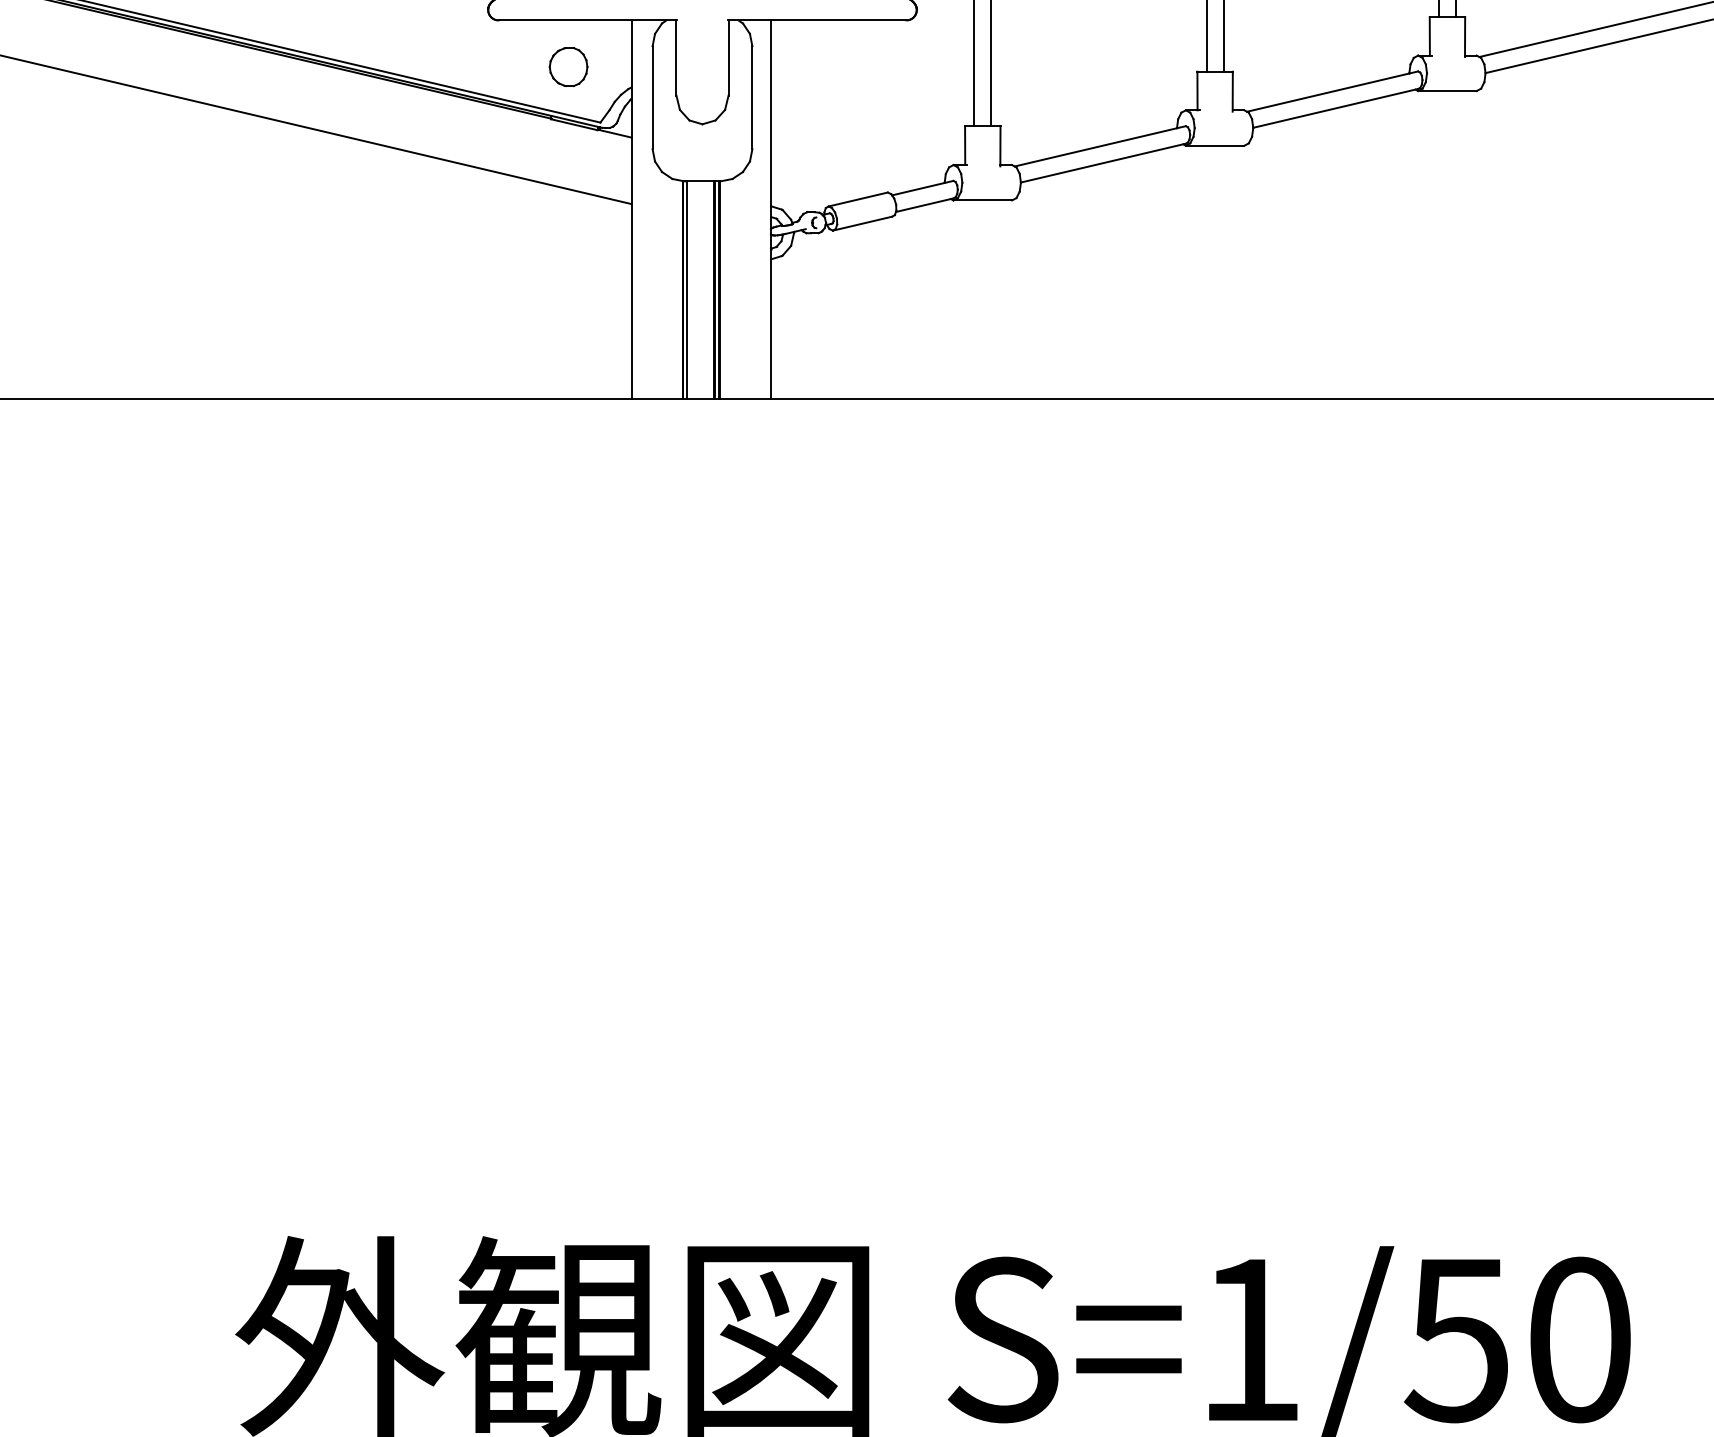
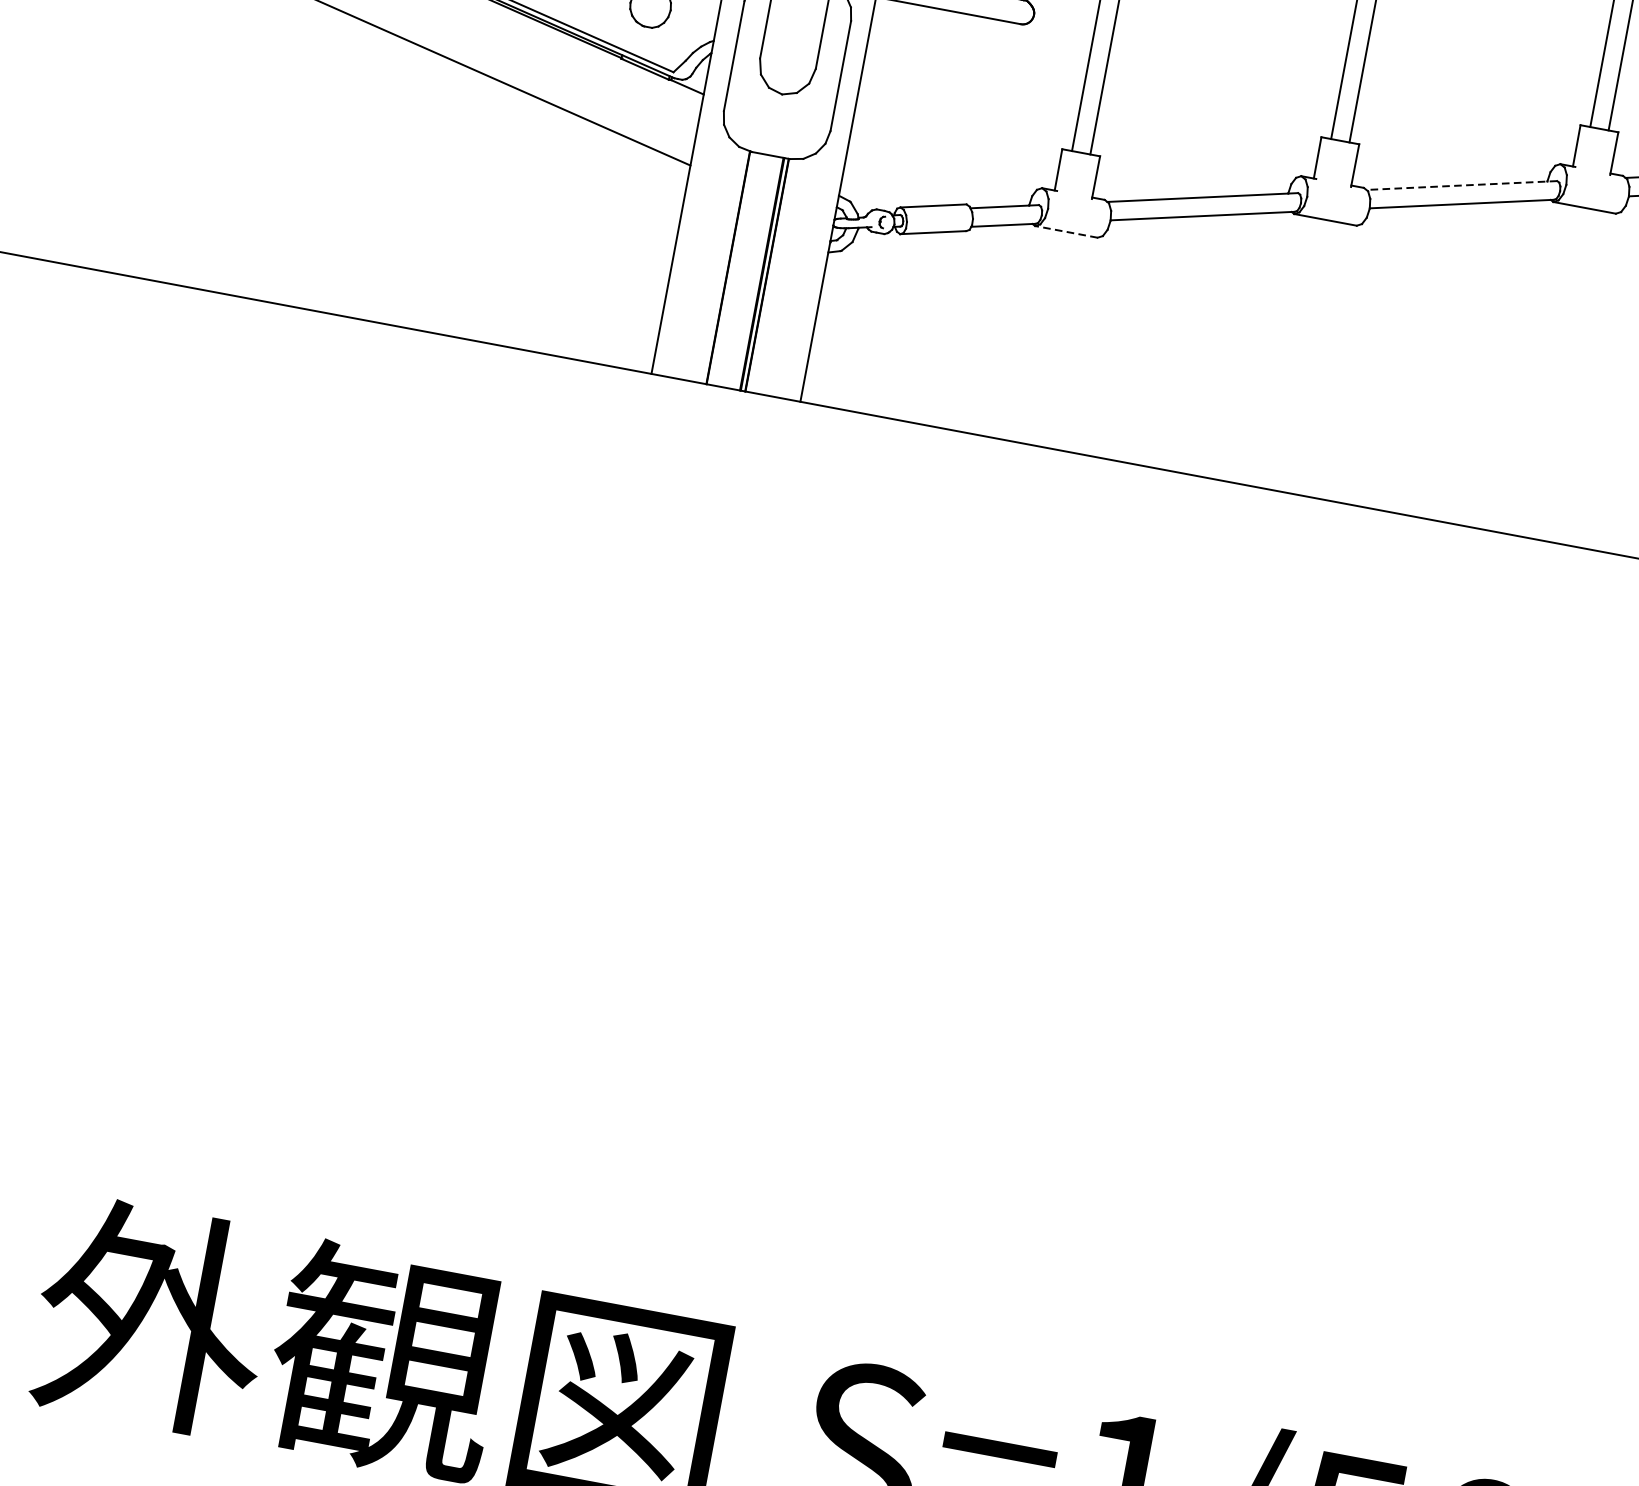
line: (1332, 91) -> (1461, 185), solid -> dashed
line: (982, 200) -> (1066, 231), solid -> dashed
line: (687, 290) -> (732, 269), removed

